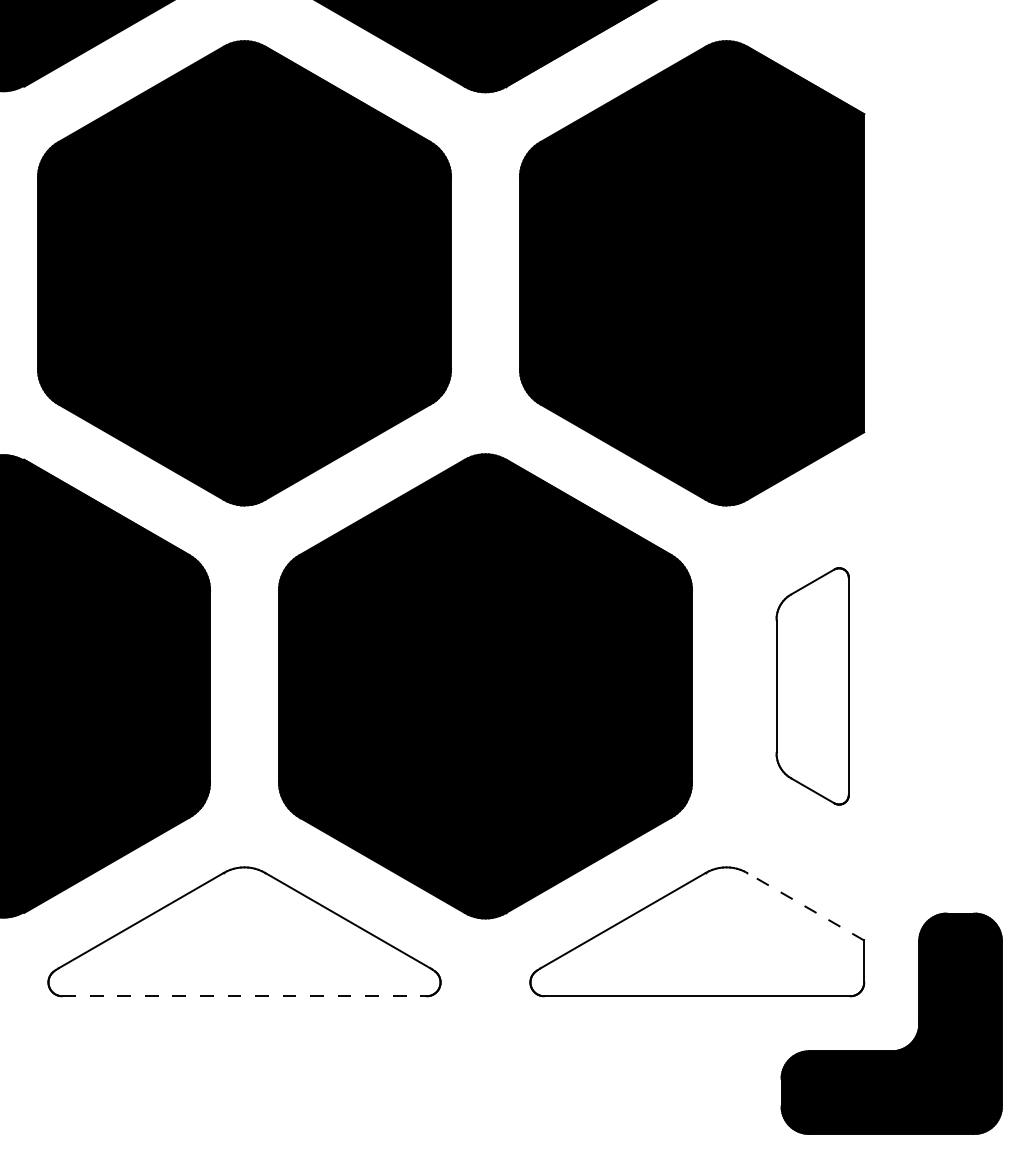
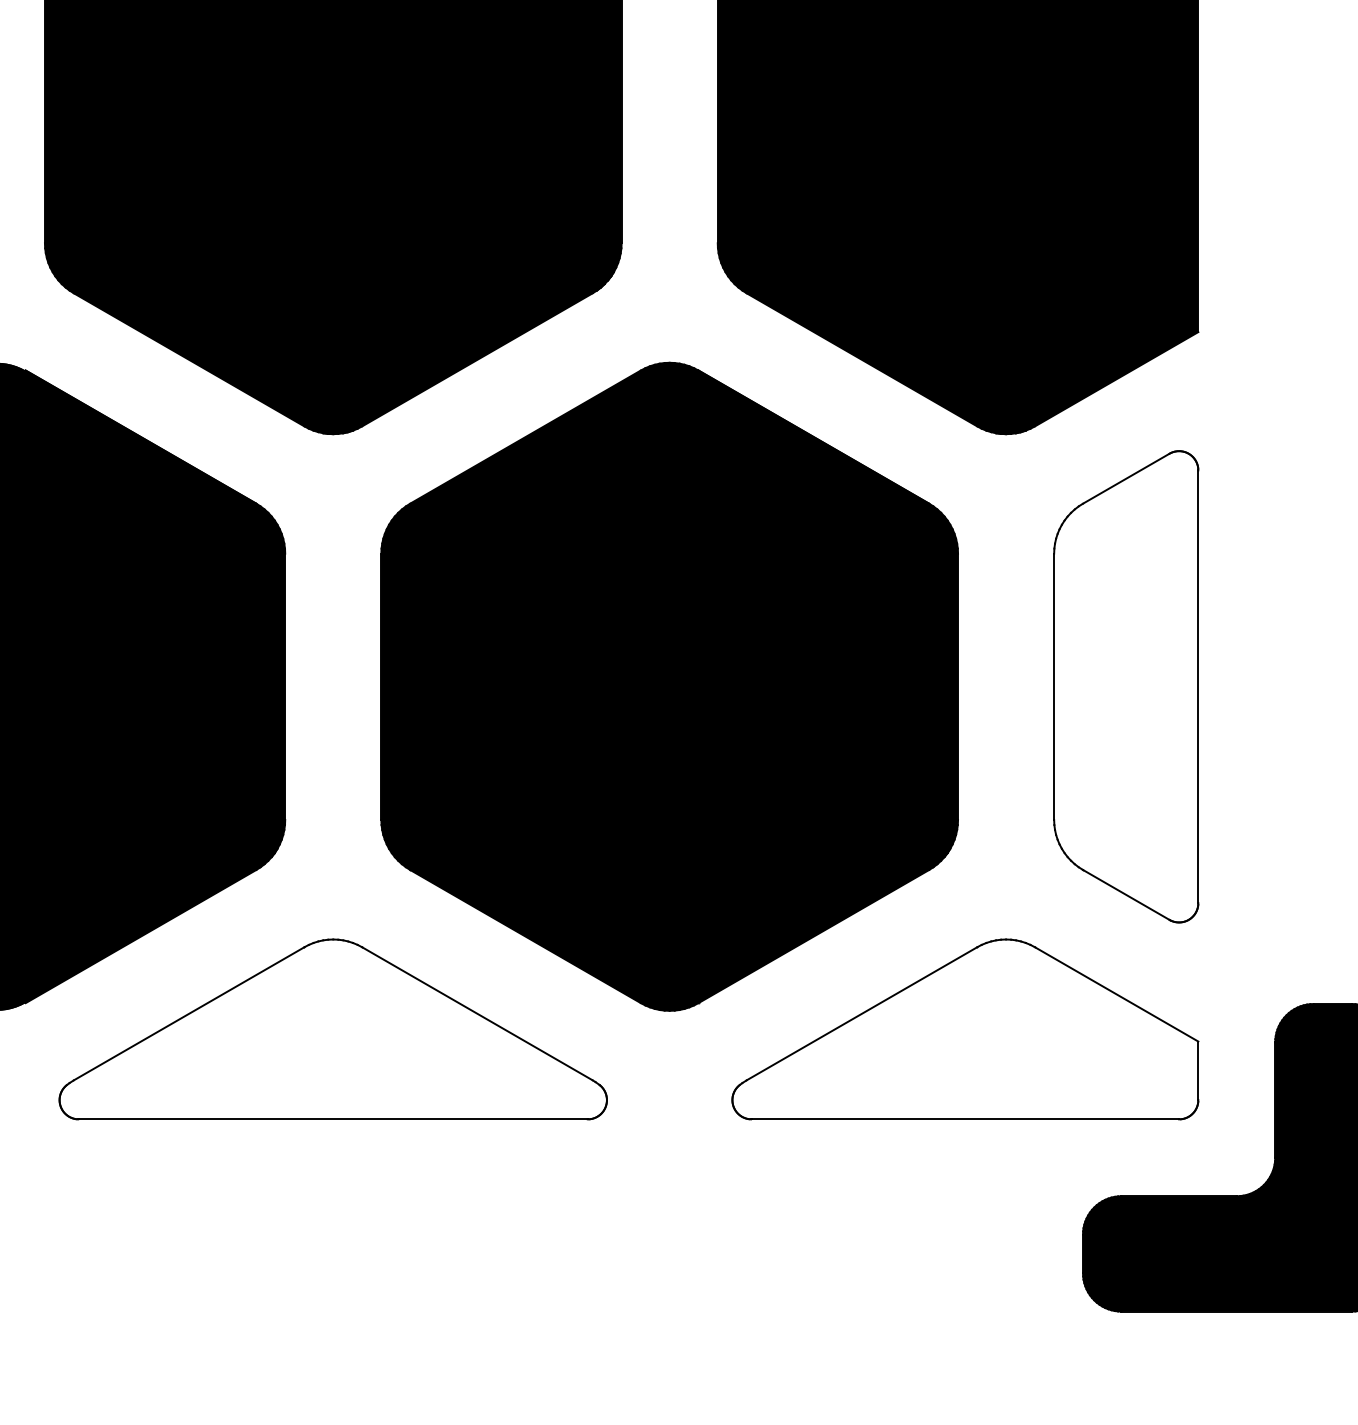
part: (812, 686) -> (1126, 686), size x1.43
line: (805, 906) -> (1116, 994), dashed -> solid
line: (245, 996) -> (334, 1119), dashed -> solid

